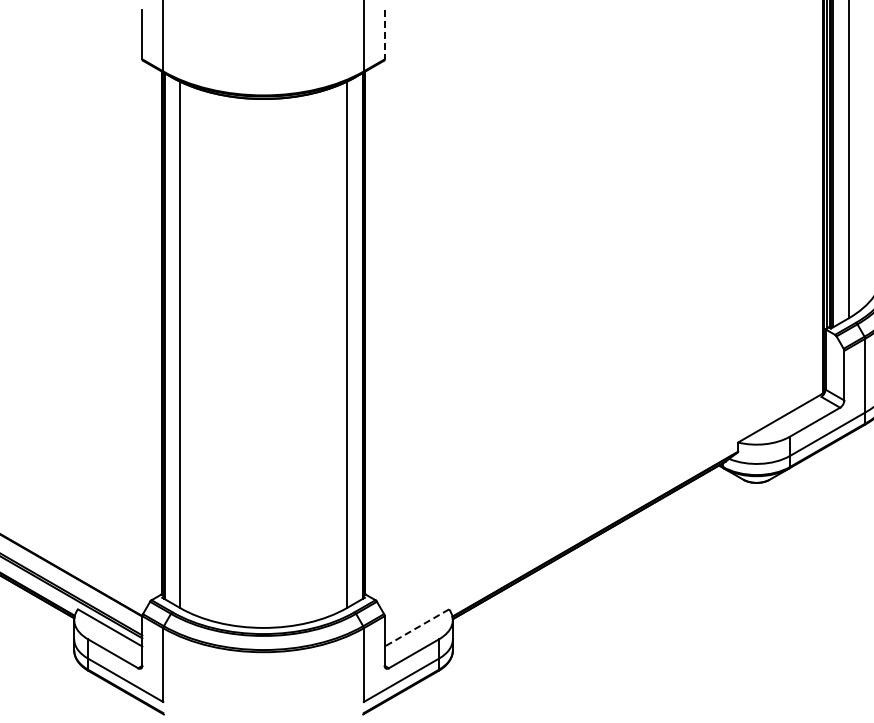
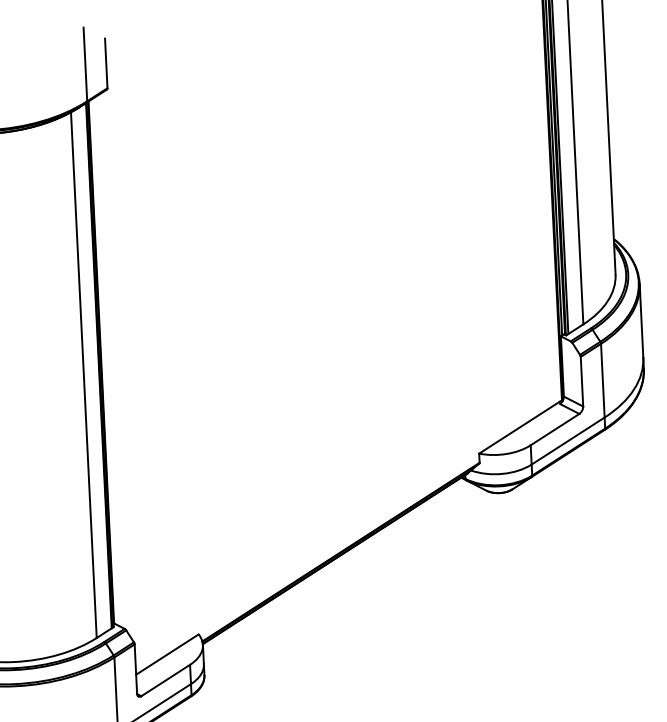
line: (384, 34) -> (106, 63), dashed -> solid
line: (416, 628) -> (167, 655), dashed -> solid

